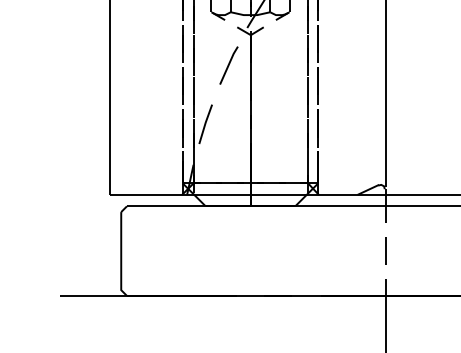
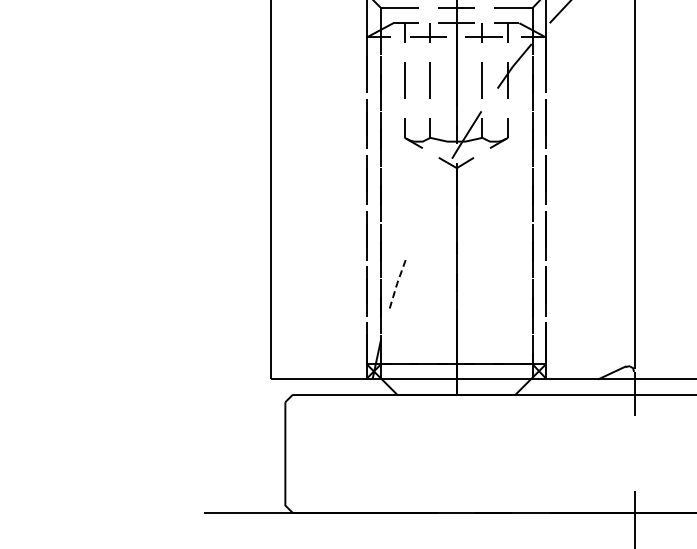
line: (228, 65) -> (427, 208), removed
line: (205, 123) -> (396, 285), solid -> dashed
line: (385, 250) -> (634, 453), removed

